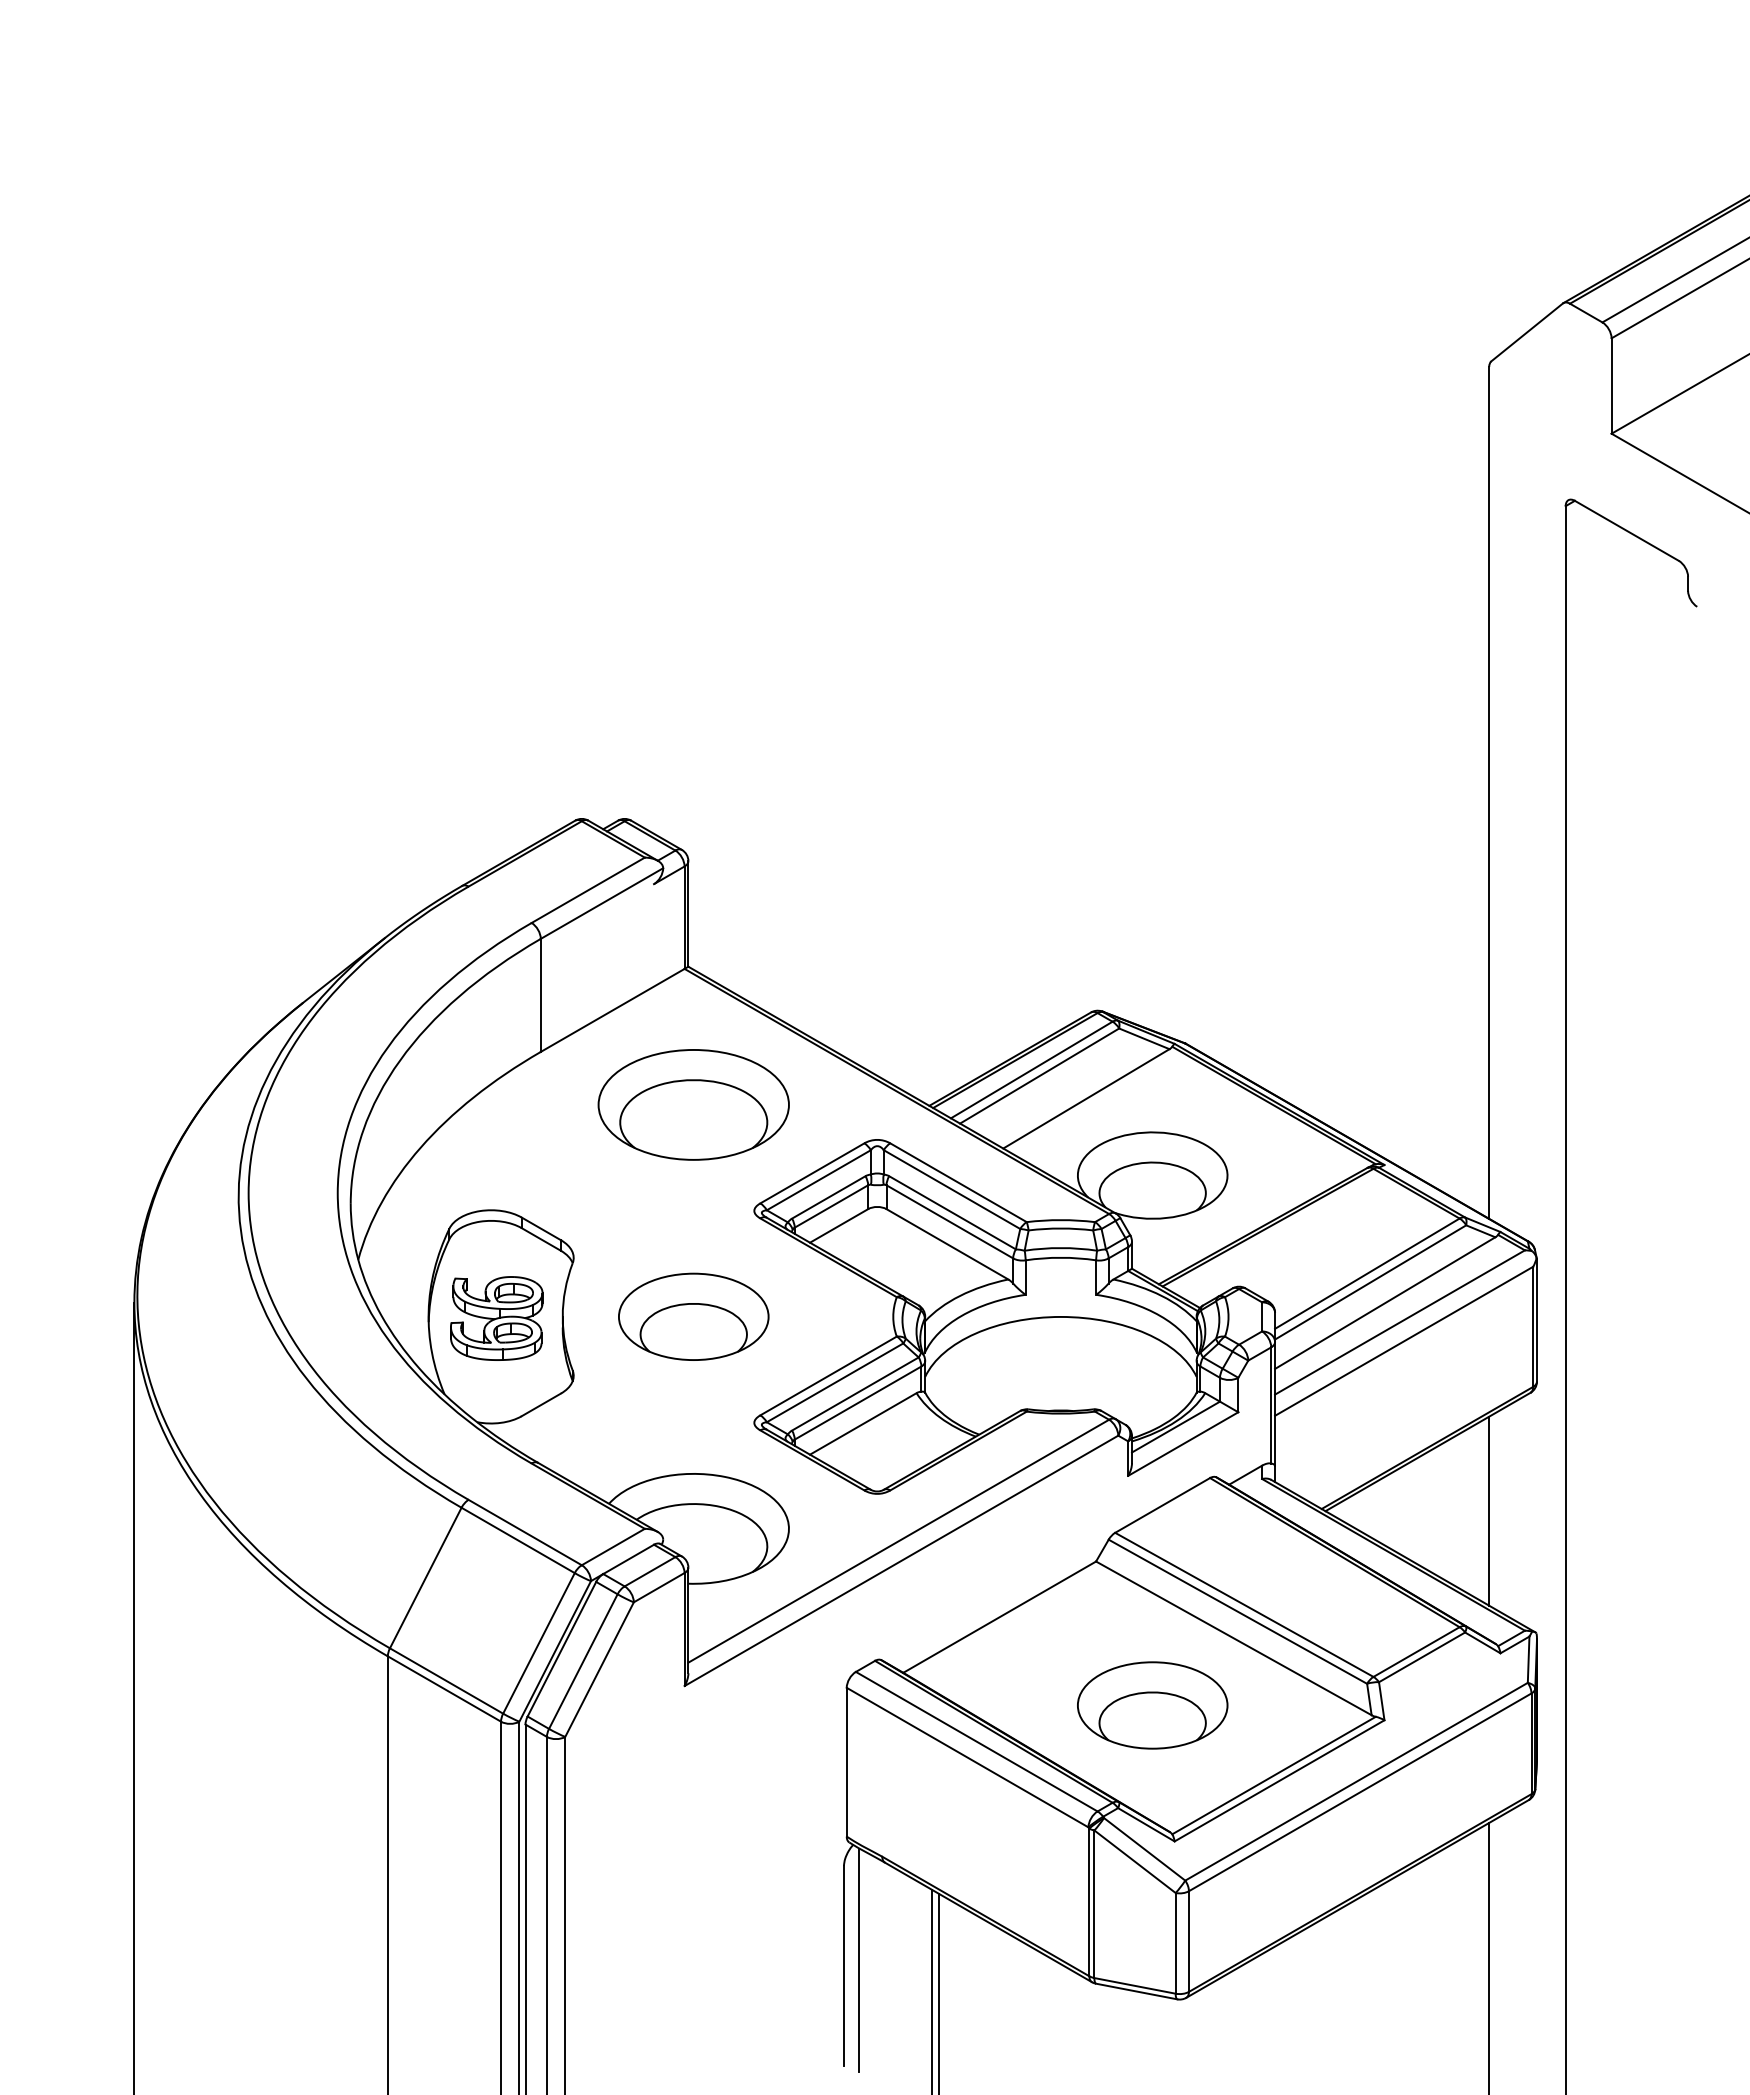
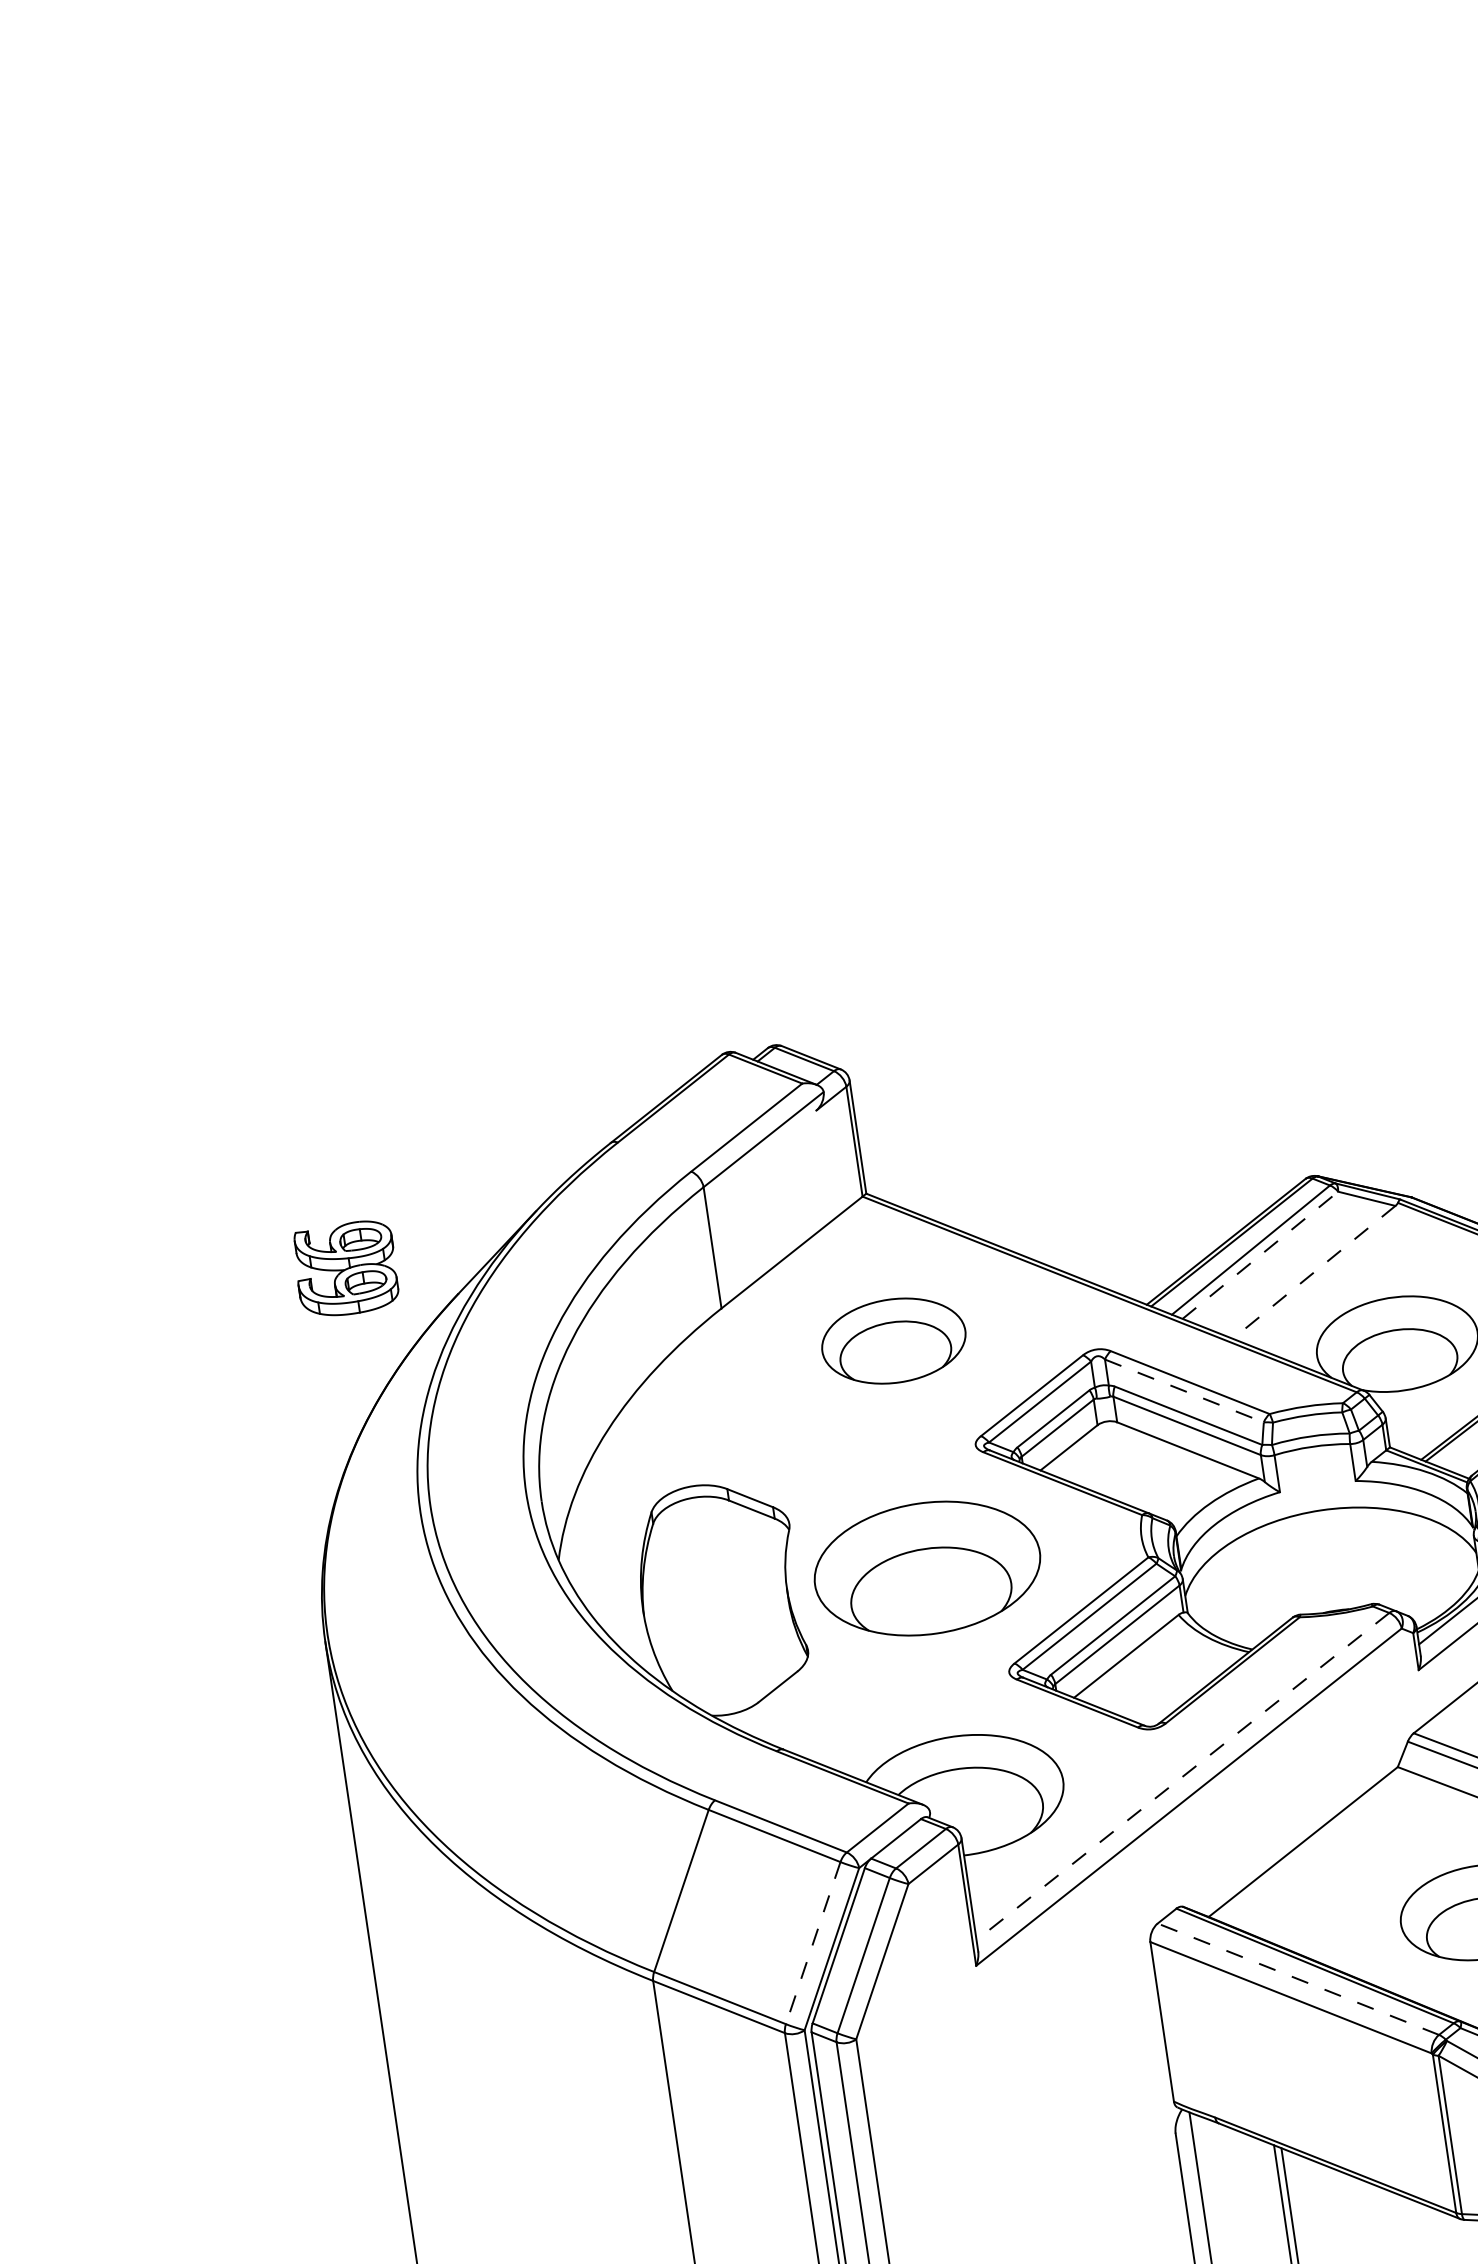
line: (1039, 1076) -> (1260, 1255), solid -> dashed
line: (1086, 1098) -> (1314, 1271), solid -> dashed
part: (693, 1104) -> (893, 1340), size x0.7
line: (952, 1189) -> (1184, 1390), solid -> dashed
part: (693, 1316) -> (927, 1568), size x1.4
part: (496, 1318) -> (346, 1269), moved
line: (898, 1541) -> (1182, 1776), solid -> dashed
line: (538, 1643) -> (812, 1943), solid -> dashed
line: (976, 1741) -> (1298, 1979), solid -> dashed

